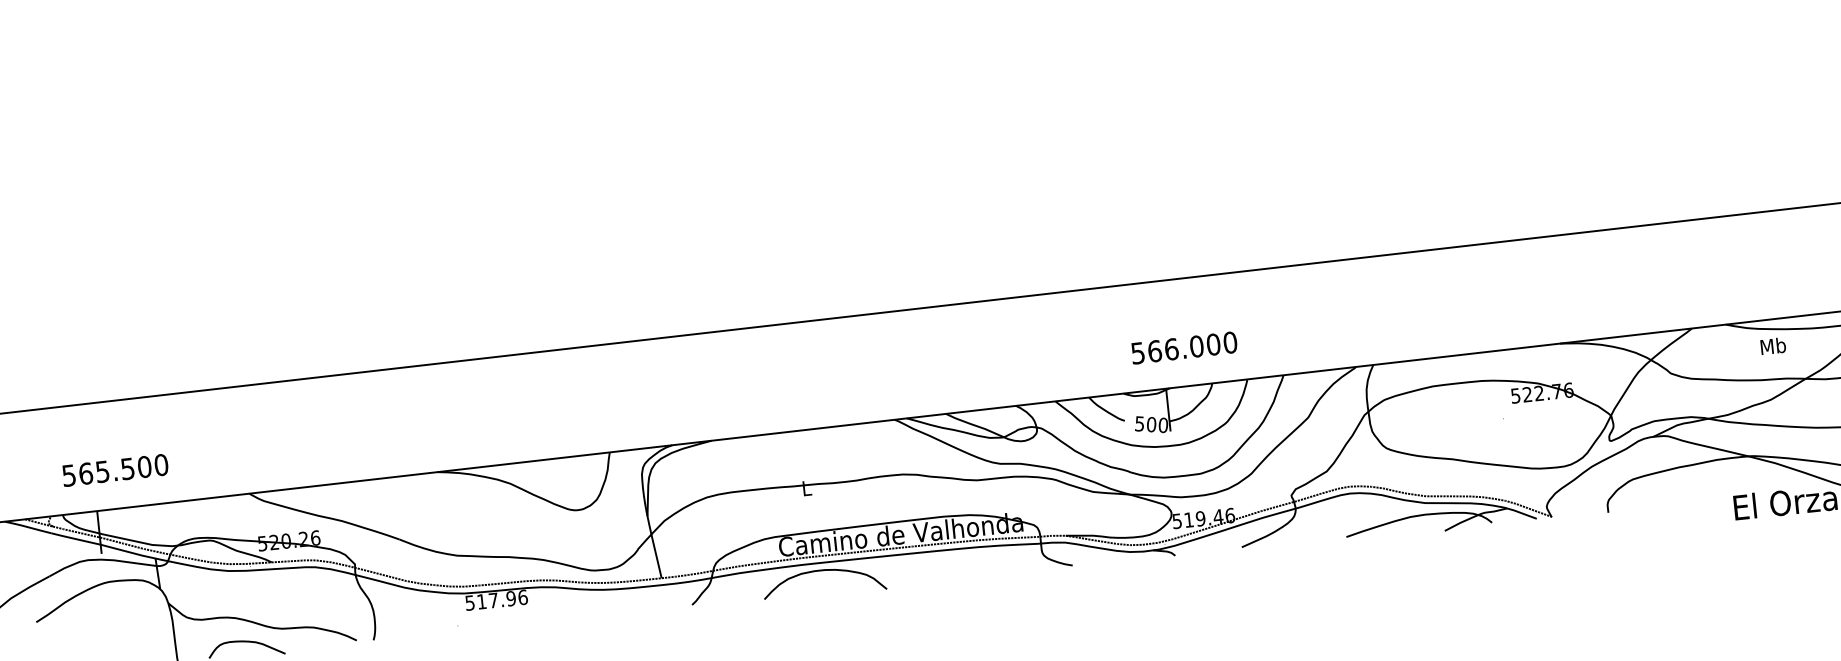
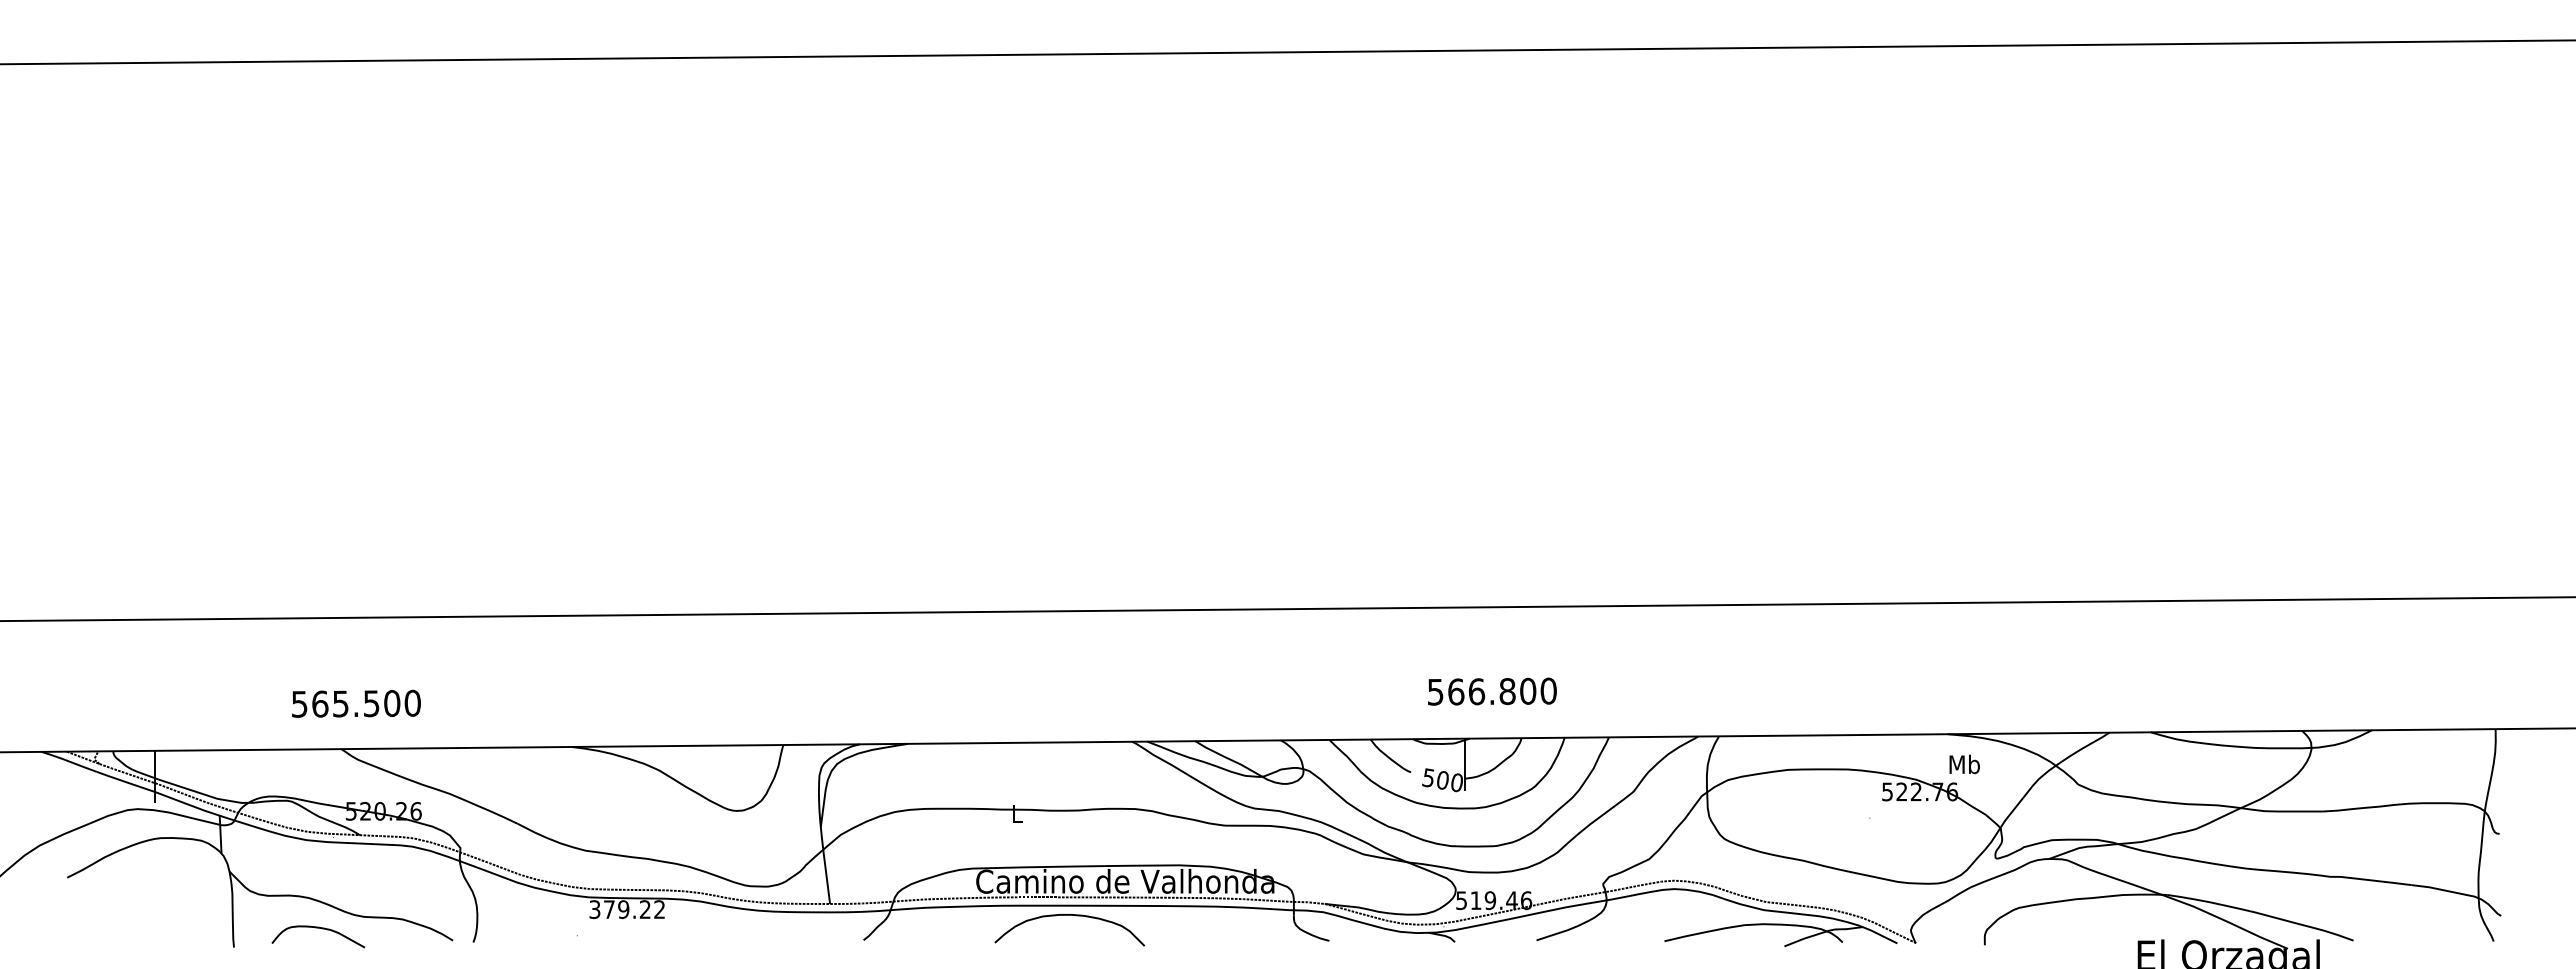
text: (1196, 346) -> (1507, 691), 566.000 -> 566.800
text: (1773, 346) -> (1964, 764), moved
text: (115, 470) -> (356, 703), moved
curve: (823, 570) -> (1069, 915), moved
text: (496, 600) -> (627, 909), 517.96 -> 379.22

